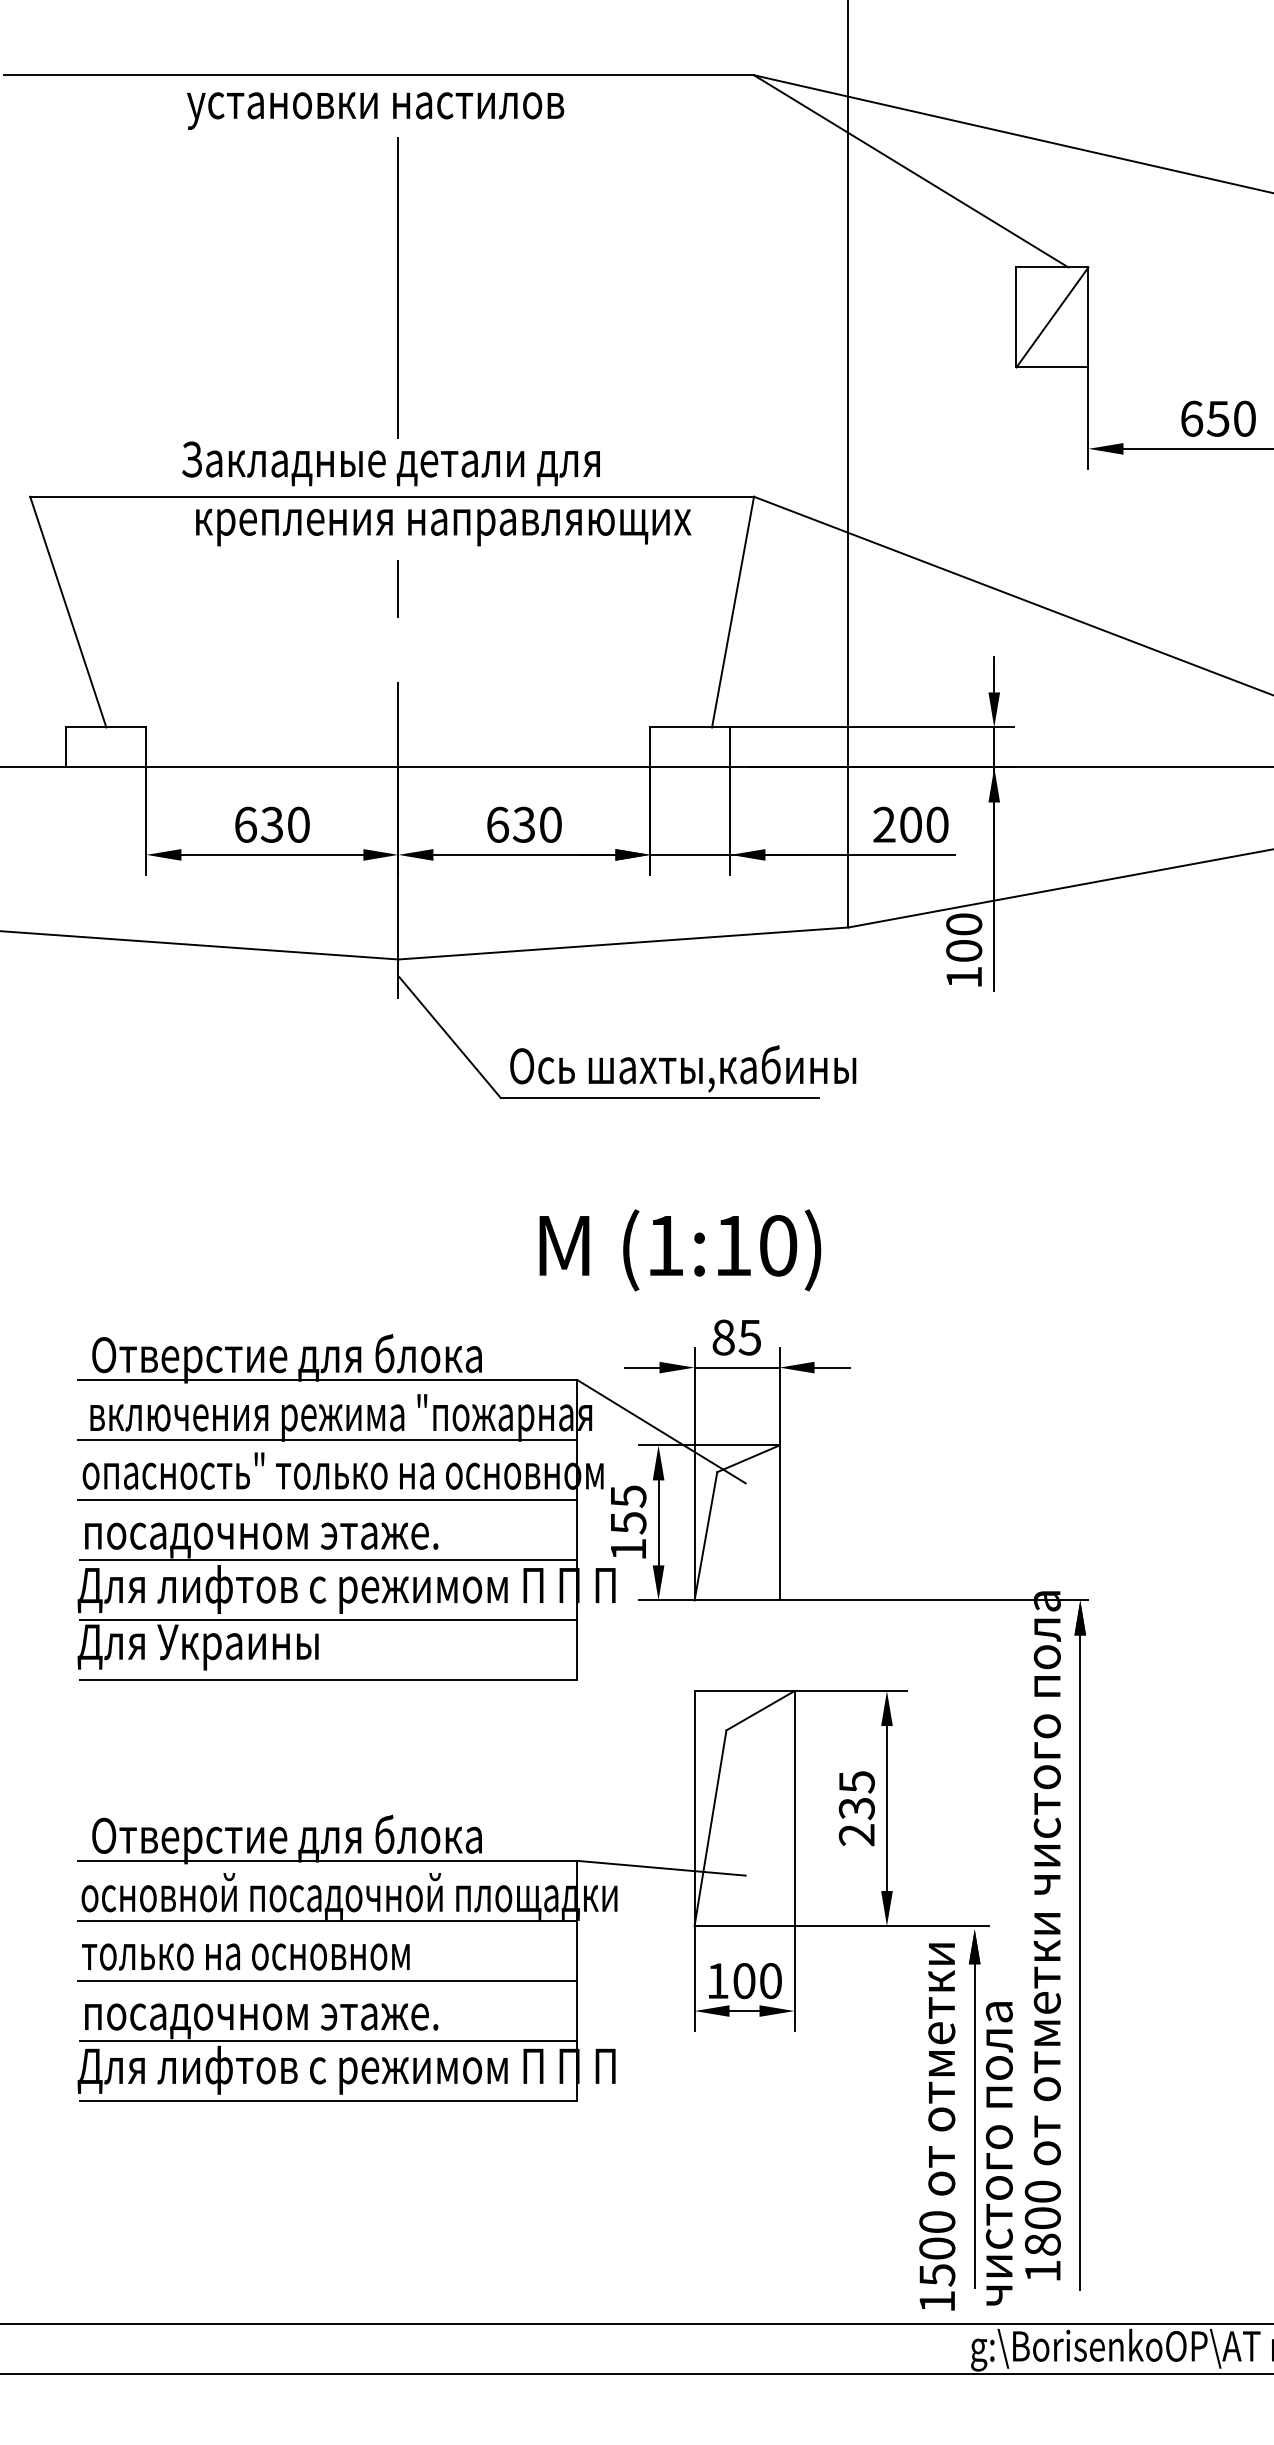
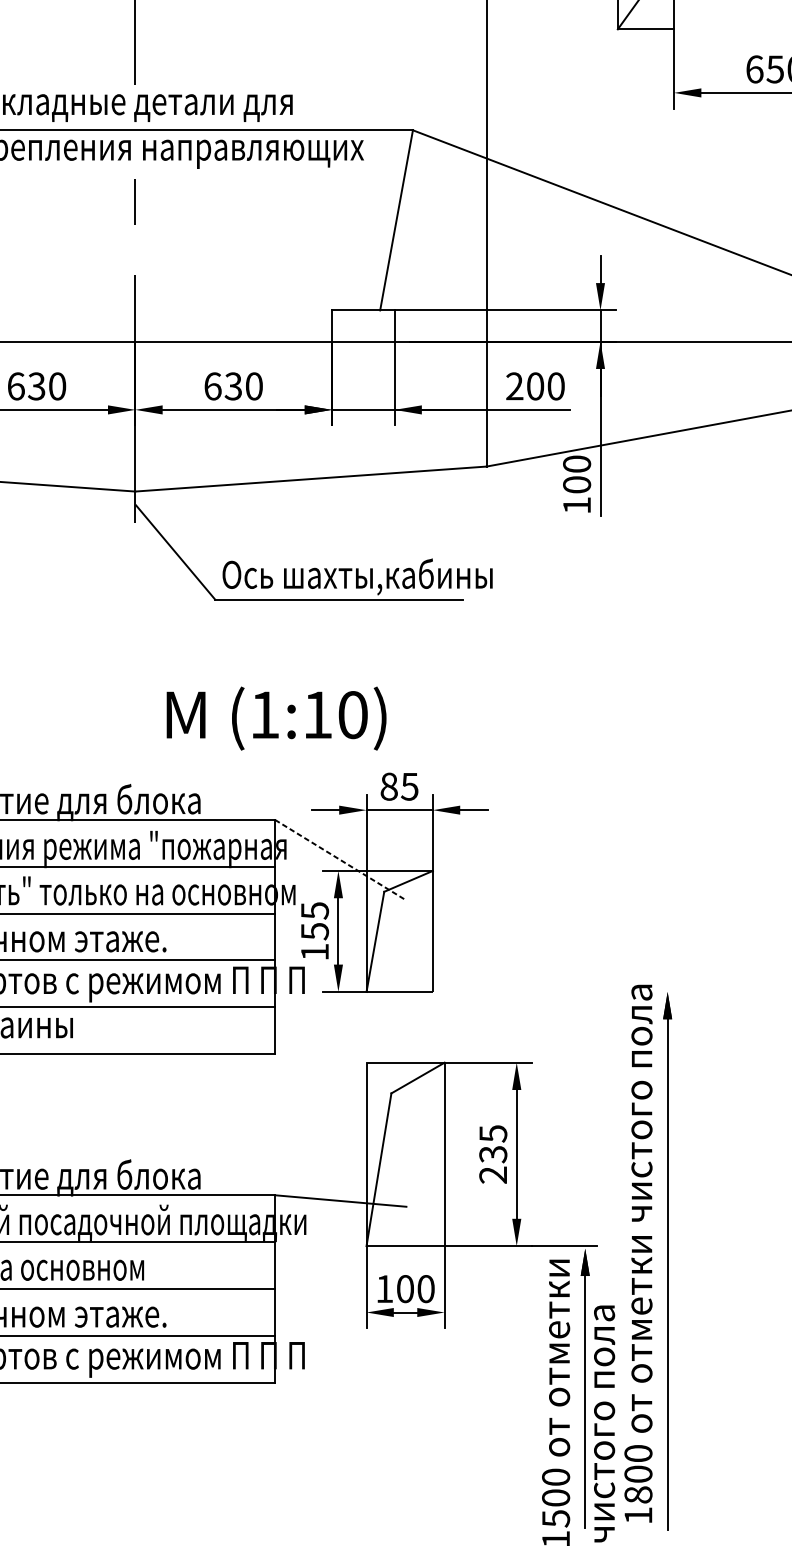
text: (680, 1250) -> (276, 718), moved
line: (661, 1431) -> (340, 860), solid -> dashed
line: (933, 1600) -> (553, 991), removed

